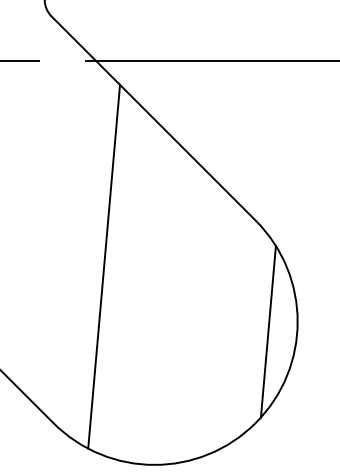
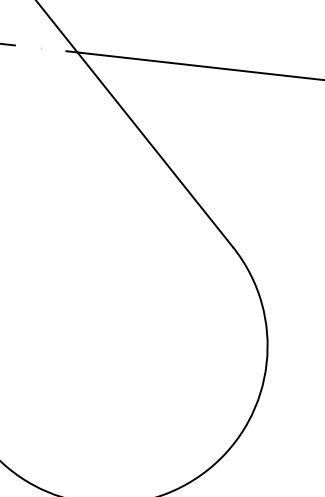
line: (104, 266) -> (61, 279), removed
line: (267, 331) -> (232, 370), removed

